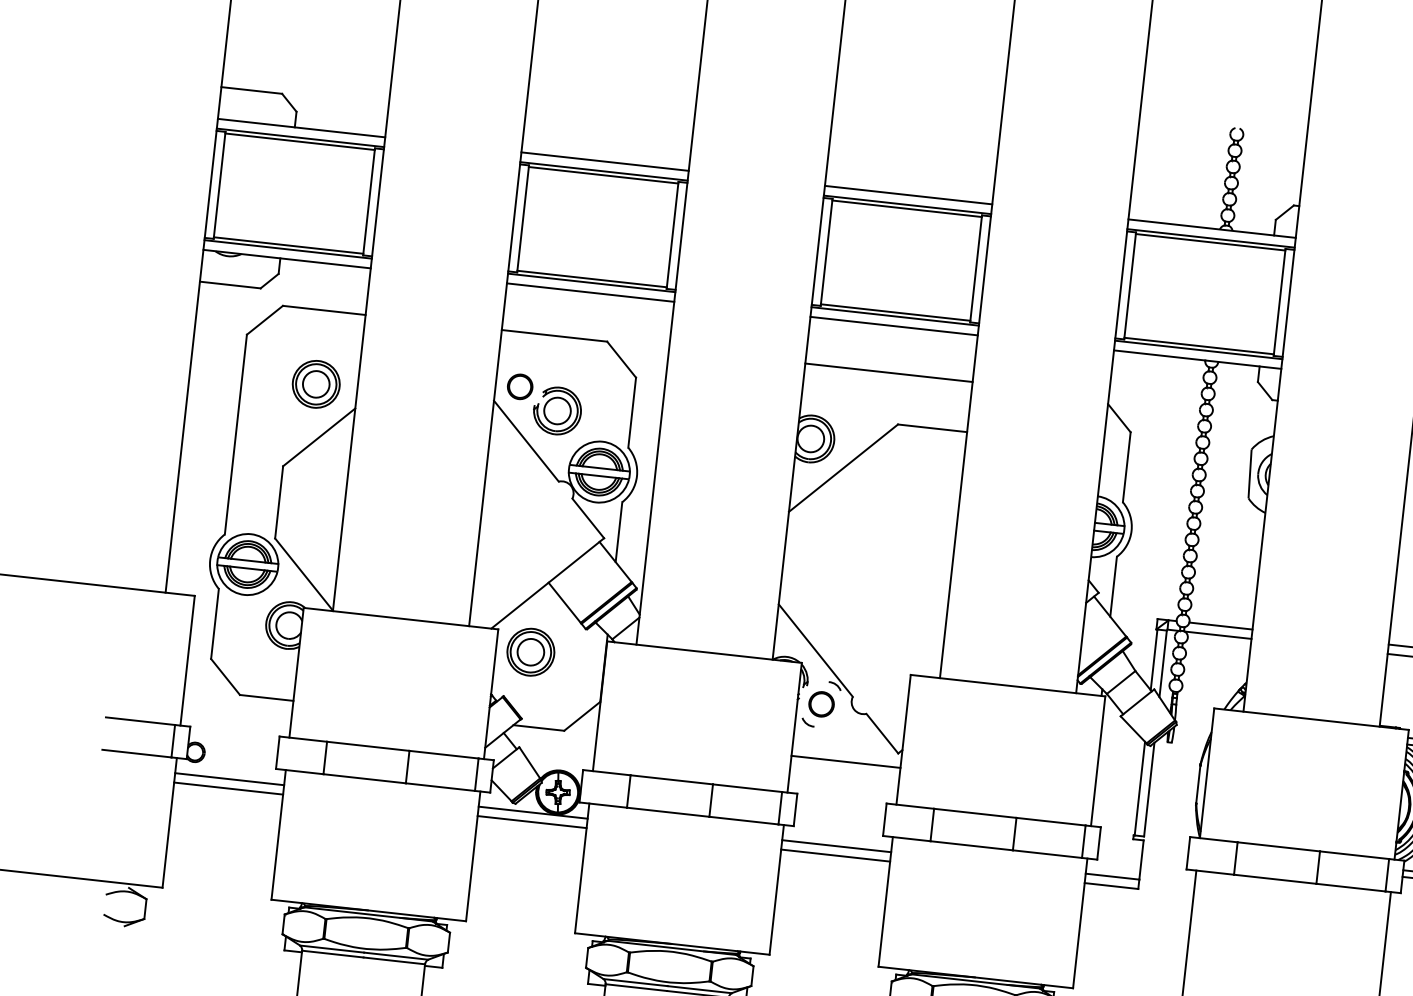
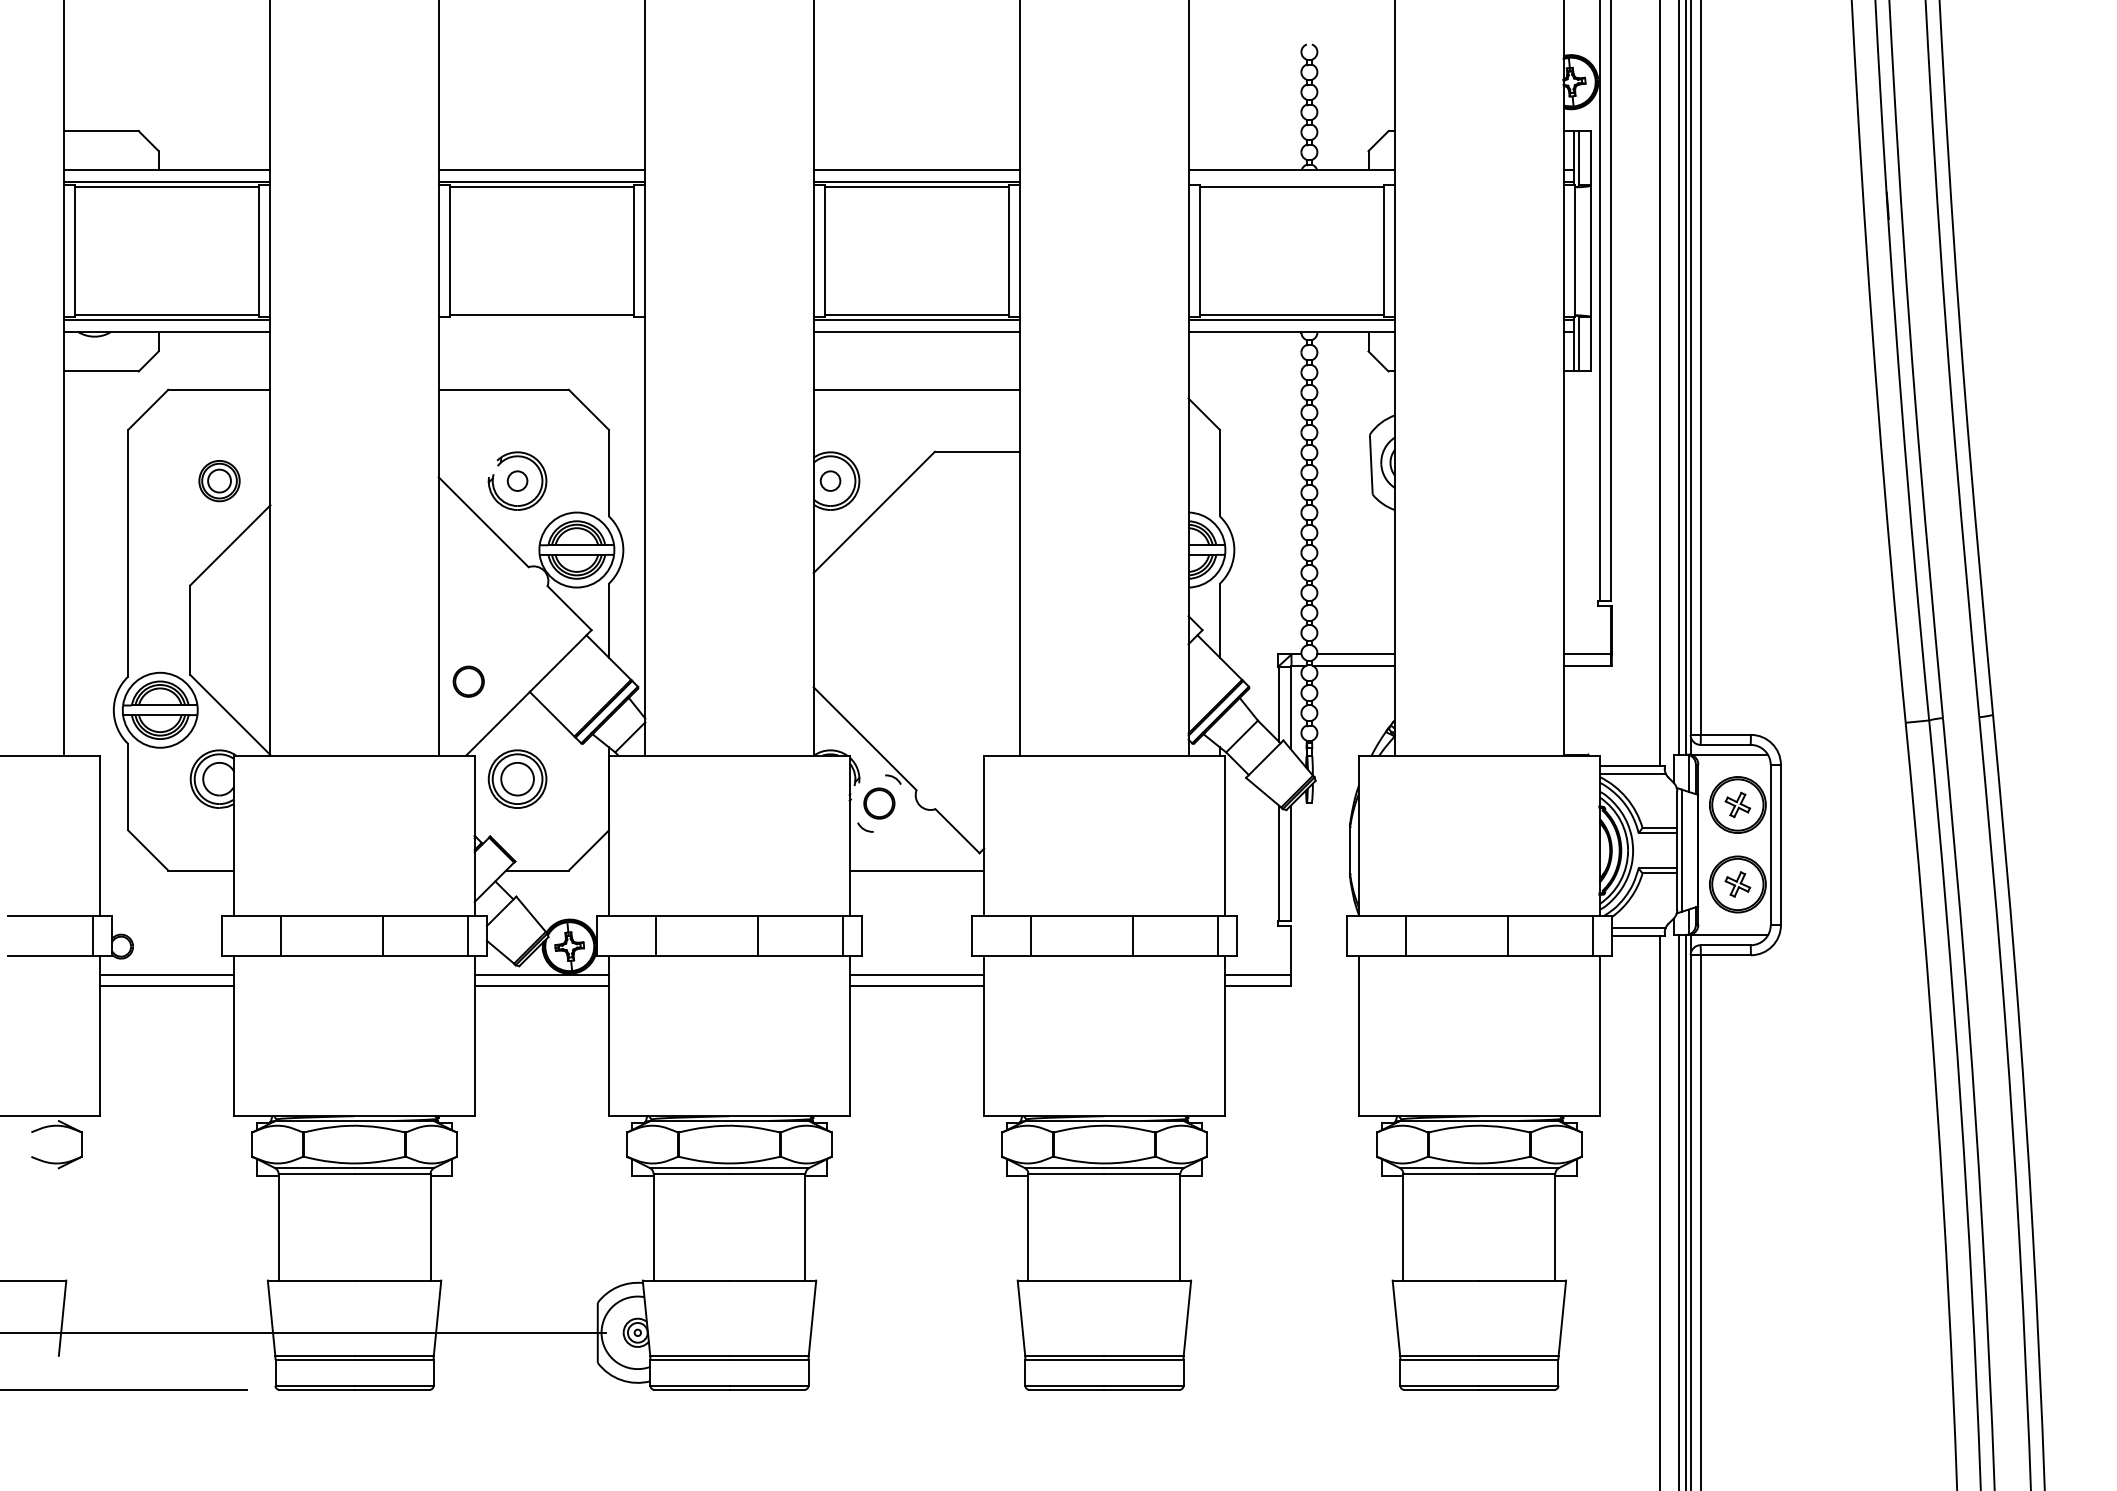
line: (1210, 238) -> (1291, 182), removed
line: (591, 283) -> (541, 320), removed
line: (590, 292) -> (541, 332), removed
part: (316, 383) -> (219, 480), size x0.7
part: (519, 386) -> (468, 681), moved
circle: (557, 410) -> (517, 480), size x0.6
circle: (810, 438) -> (830, 480), size x0.6

